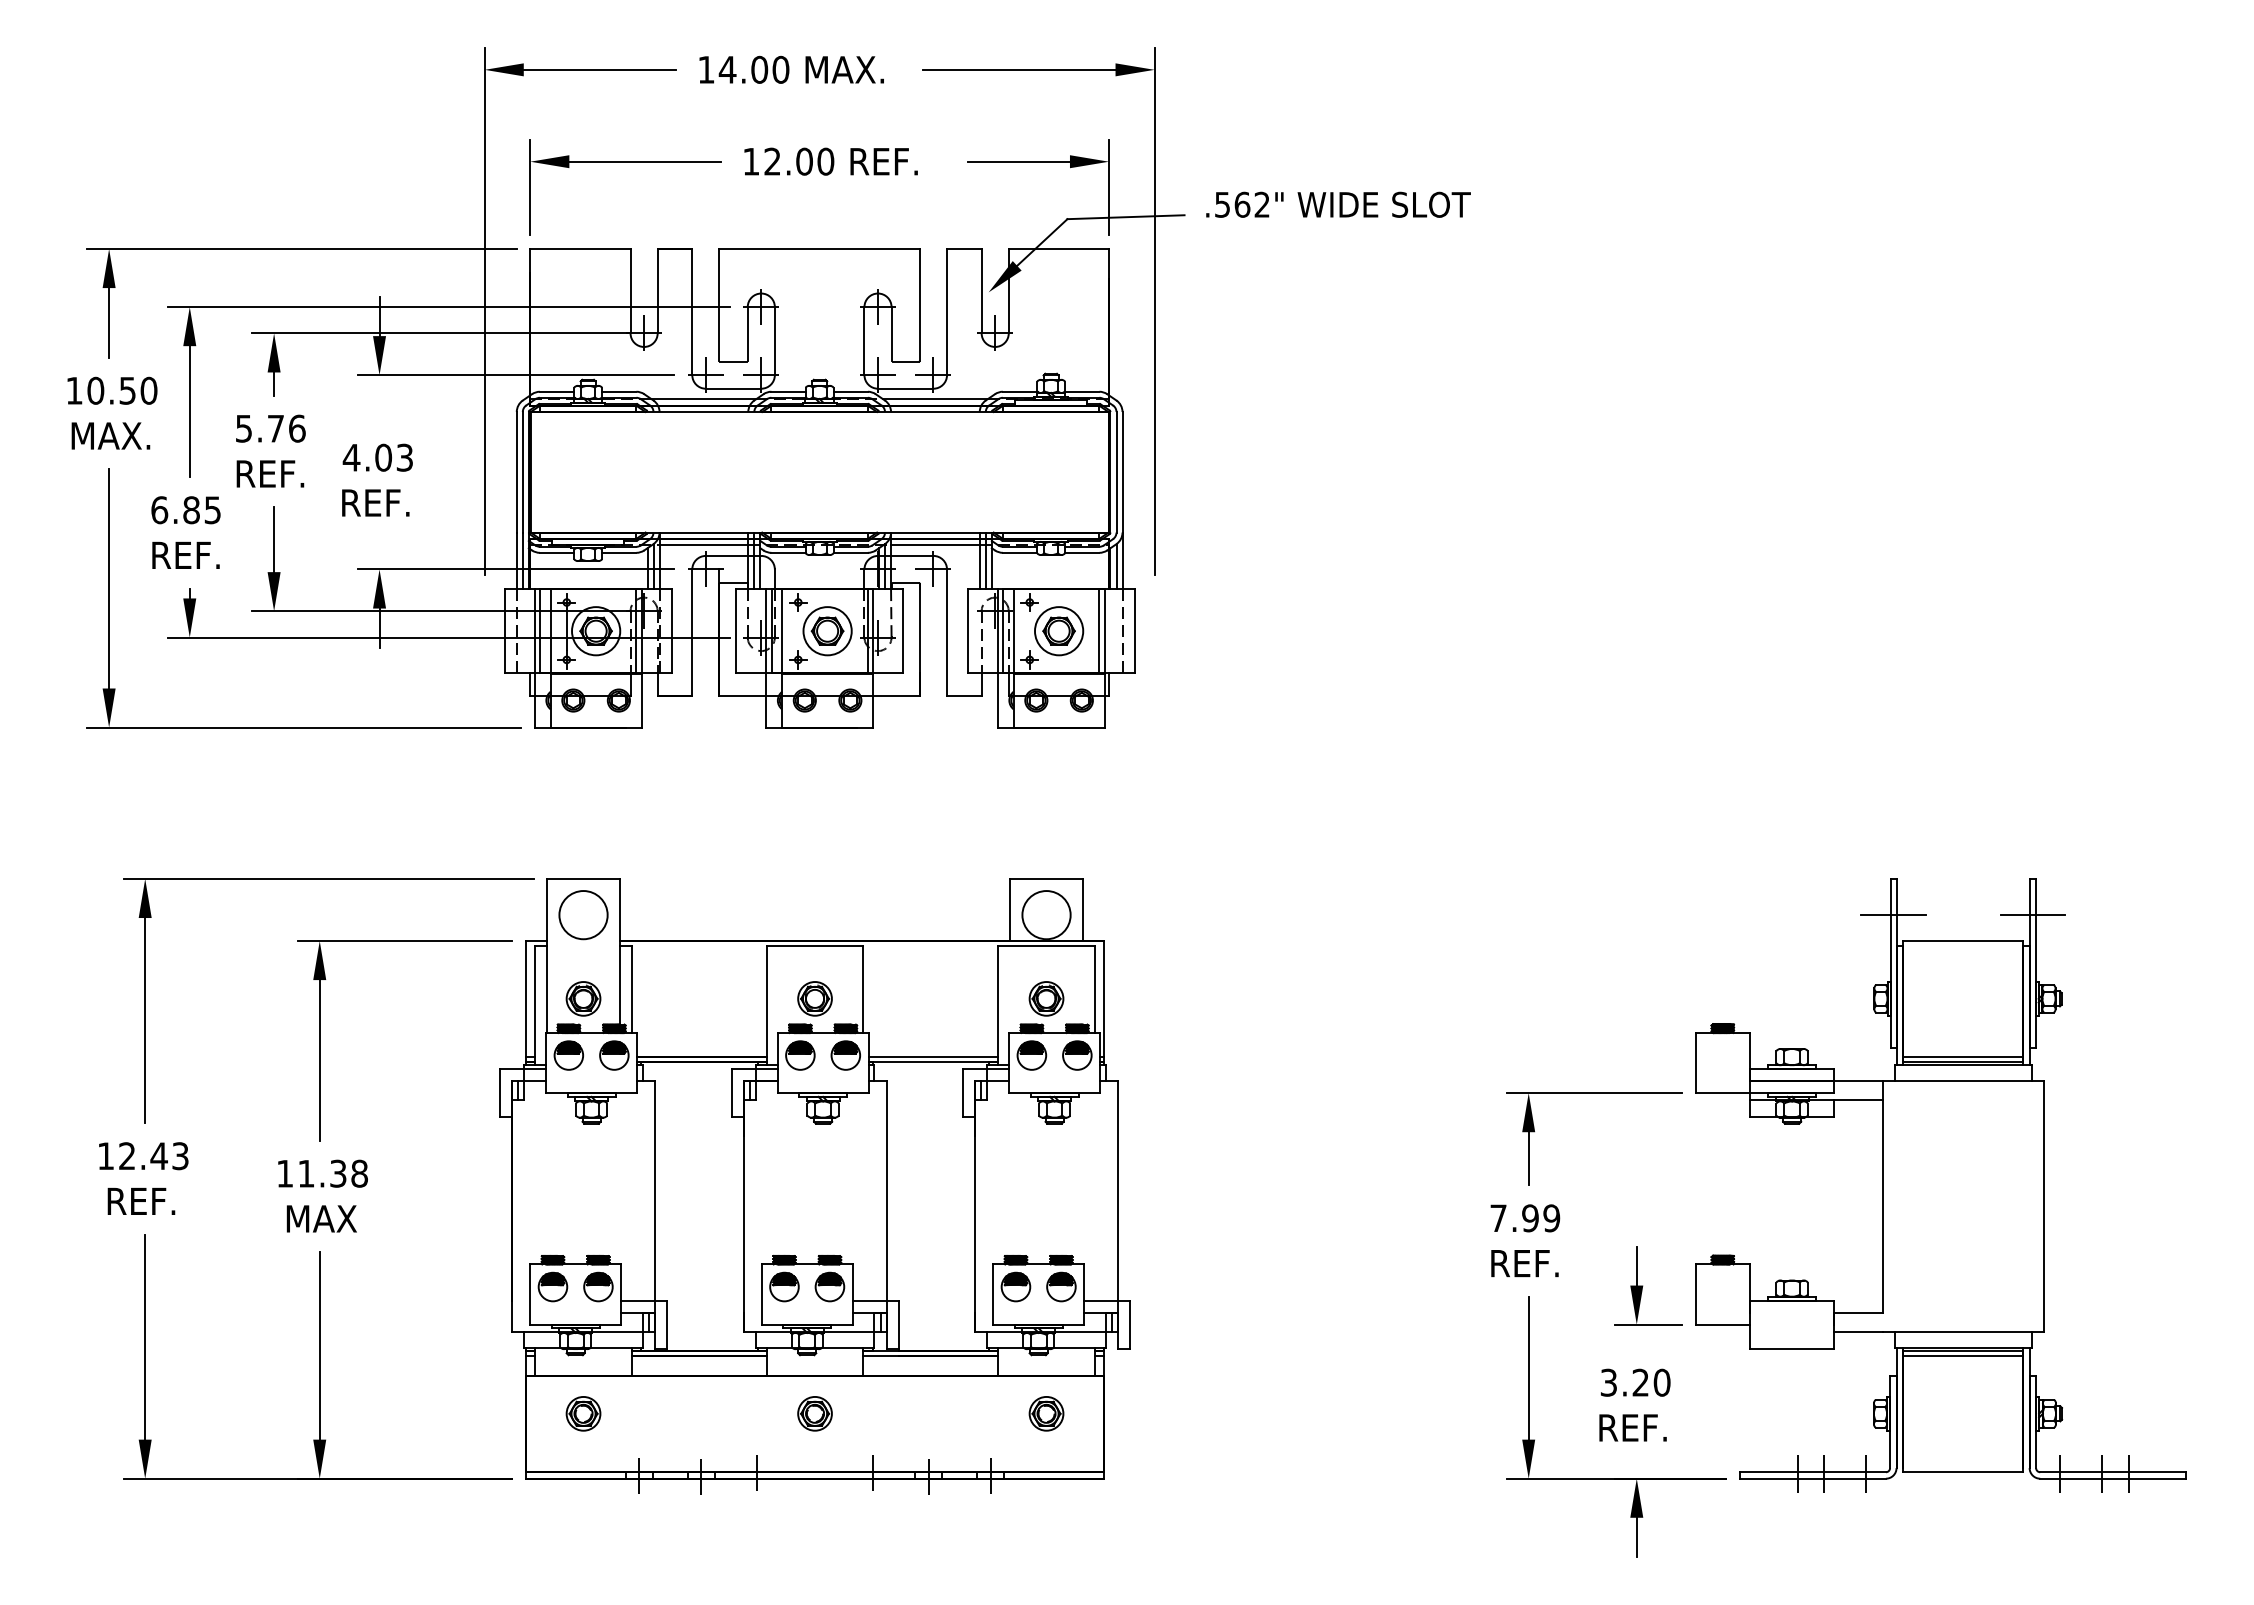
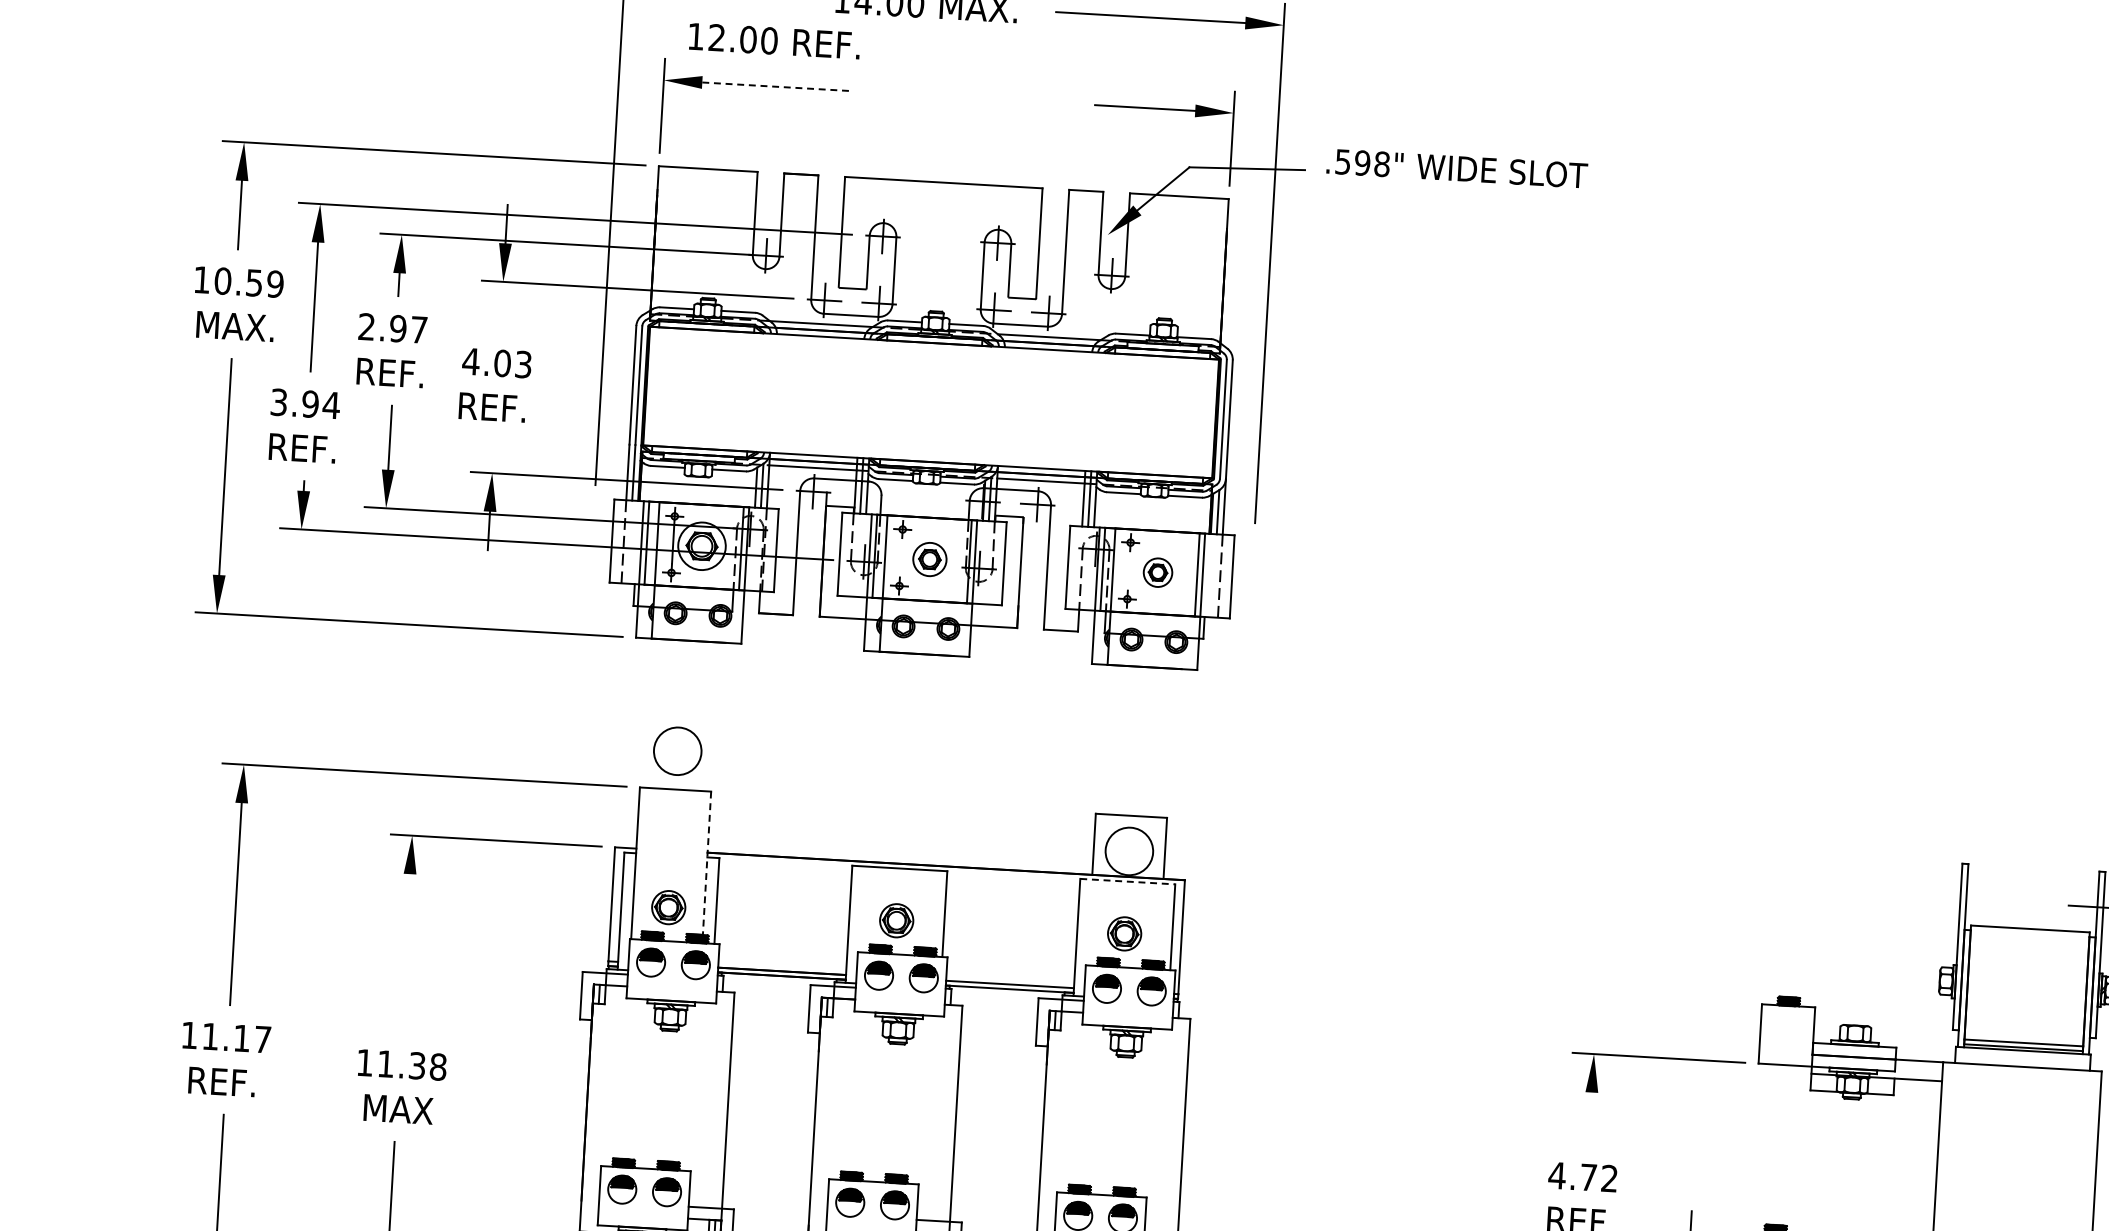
line: (645, 161) -> (777, 86), solid -> dashed
text: (830, 161) -> (773, 40), moved
text: (1252, 204) -> (1372, 163), .562" -> .598"
text: (148, 390) -> (274, 283), 10.50 -> 10.59
text: (270, 428) -> (392, 328), 5.76 -> 2.97
text: (186, 510) -> (305, 404), 6.85 -> 3.94
part: (827, 631) -> (929, 559), size x0.7
part: (1059, 631) -> (1158, 572), size x0.6
circle: (583, 915) -> (677, 751), moved
line: (1893, 915) -> (1963, 899), removed
line: (1047, 945) -> (1128, 881), solid -> dashed
line: (619, 955) -> (706, 866), solid -> dashed
line: (319, 1060) -> (405, 953), removed
text: (153, 1156) -> (236, 1038), 12.43 -> 11.17
line: (1528, 1158) -> (1590, 1118), removed
text: (1524, 1218) -> (1582, 1177), 7.99 -> 4.72

